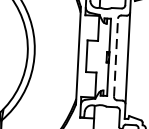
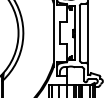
line: (115, 56) -> (79, 32), dashed -> solid

